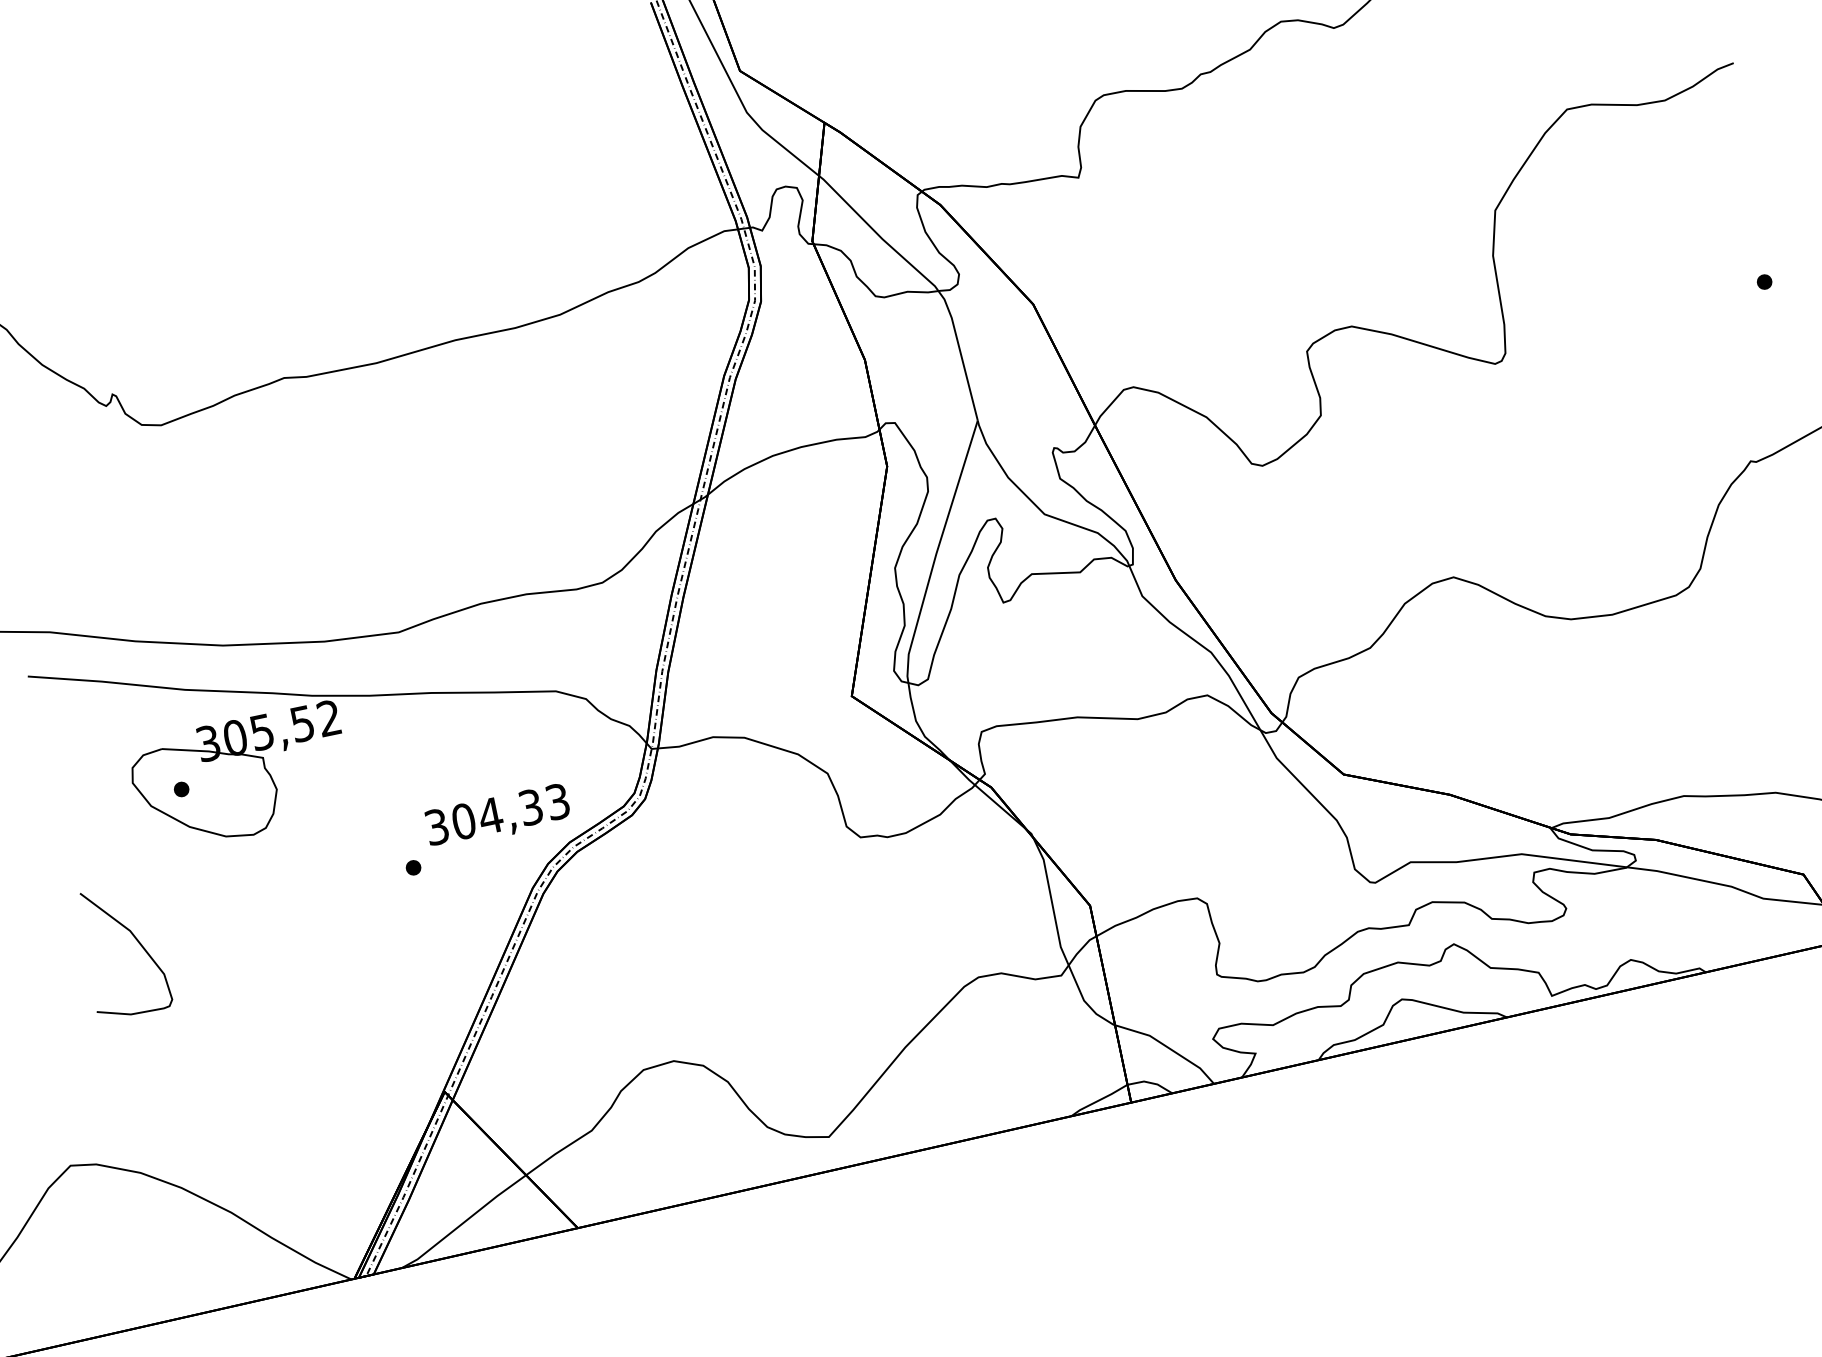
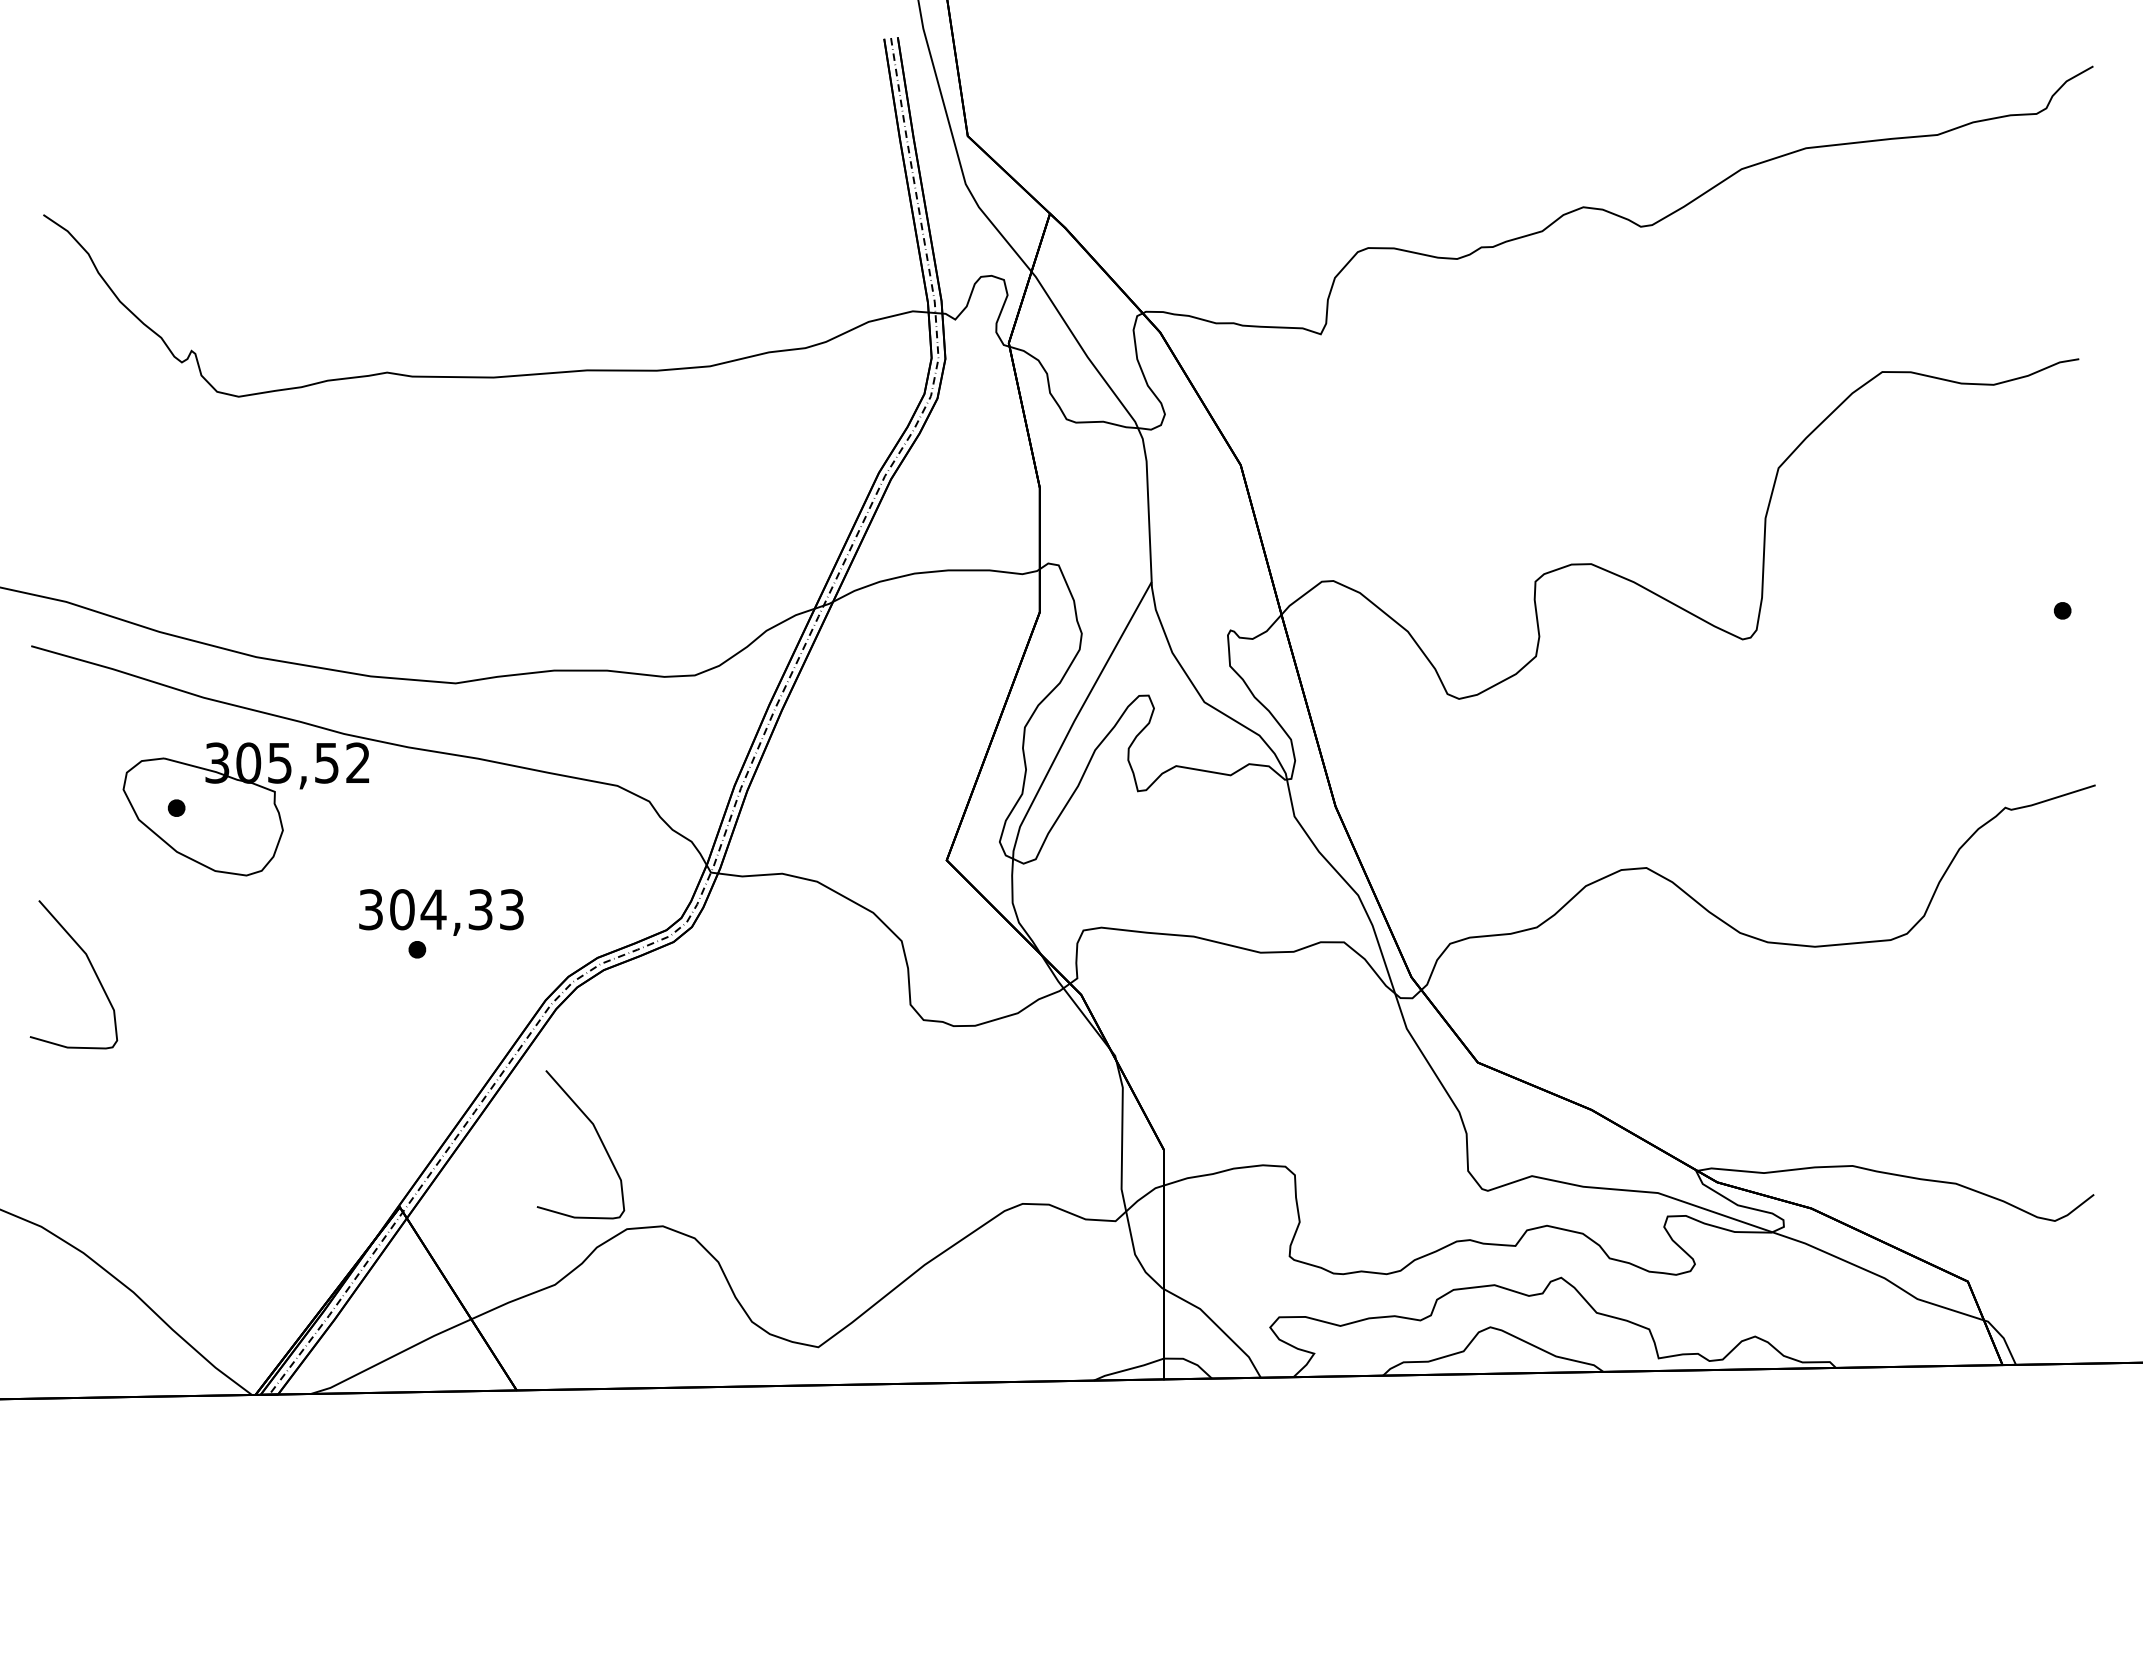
text: (497, 816) -> (441, 912), moved
curve: (601, 994) -> (597, 1135), added

